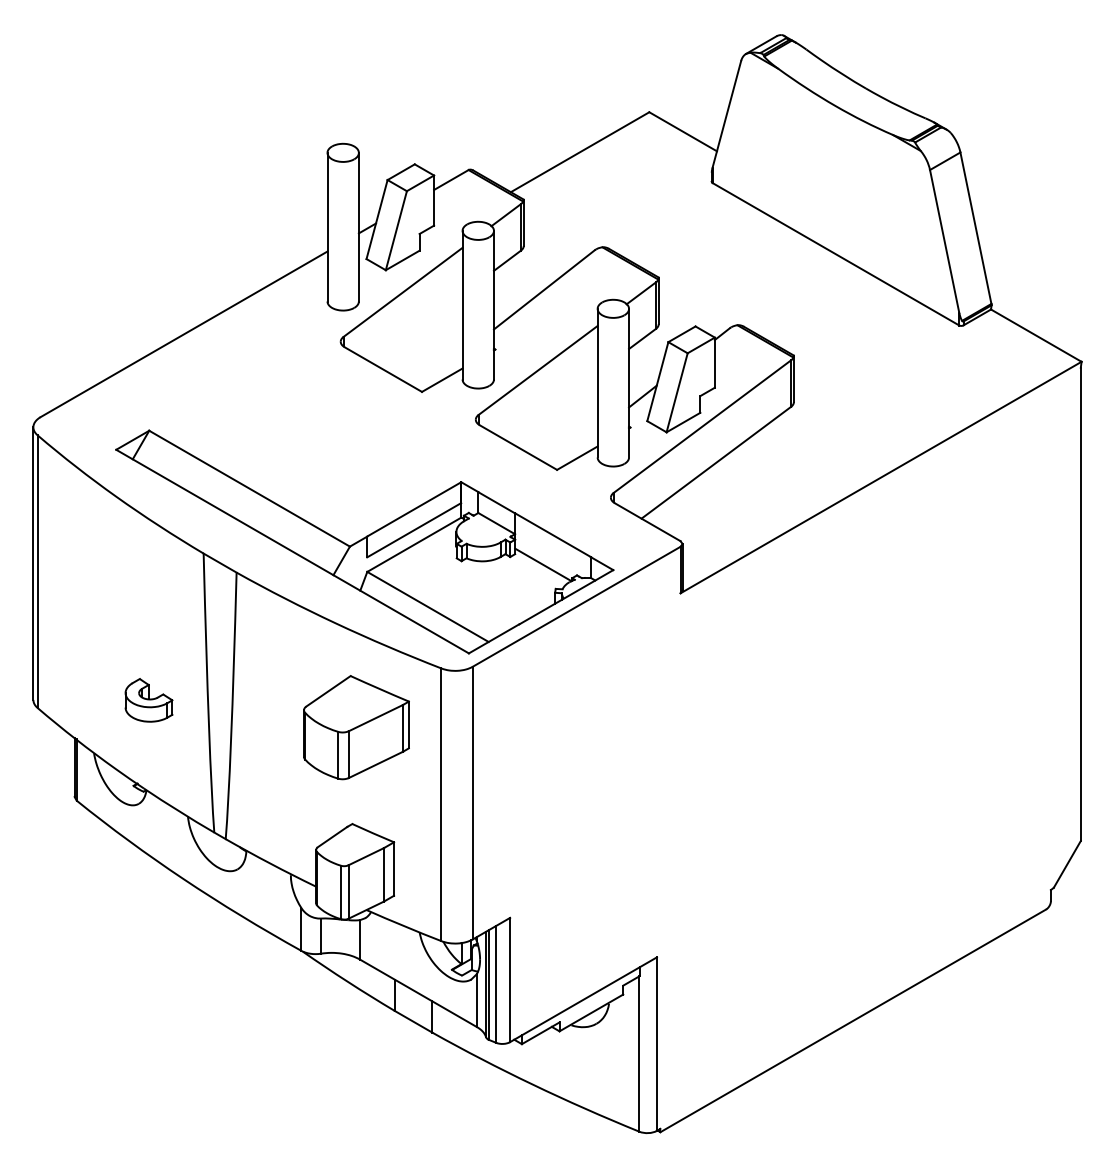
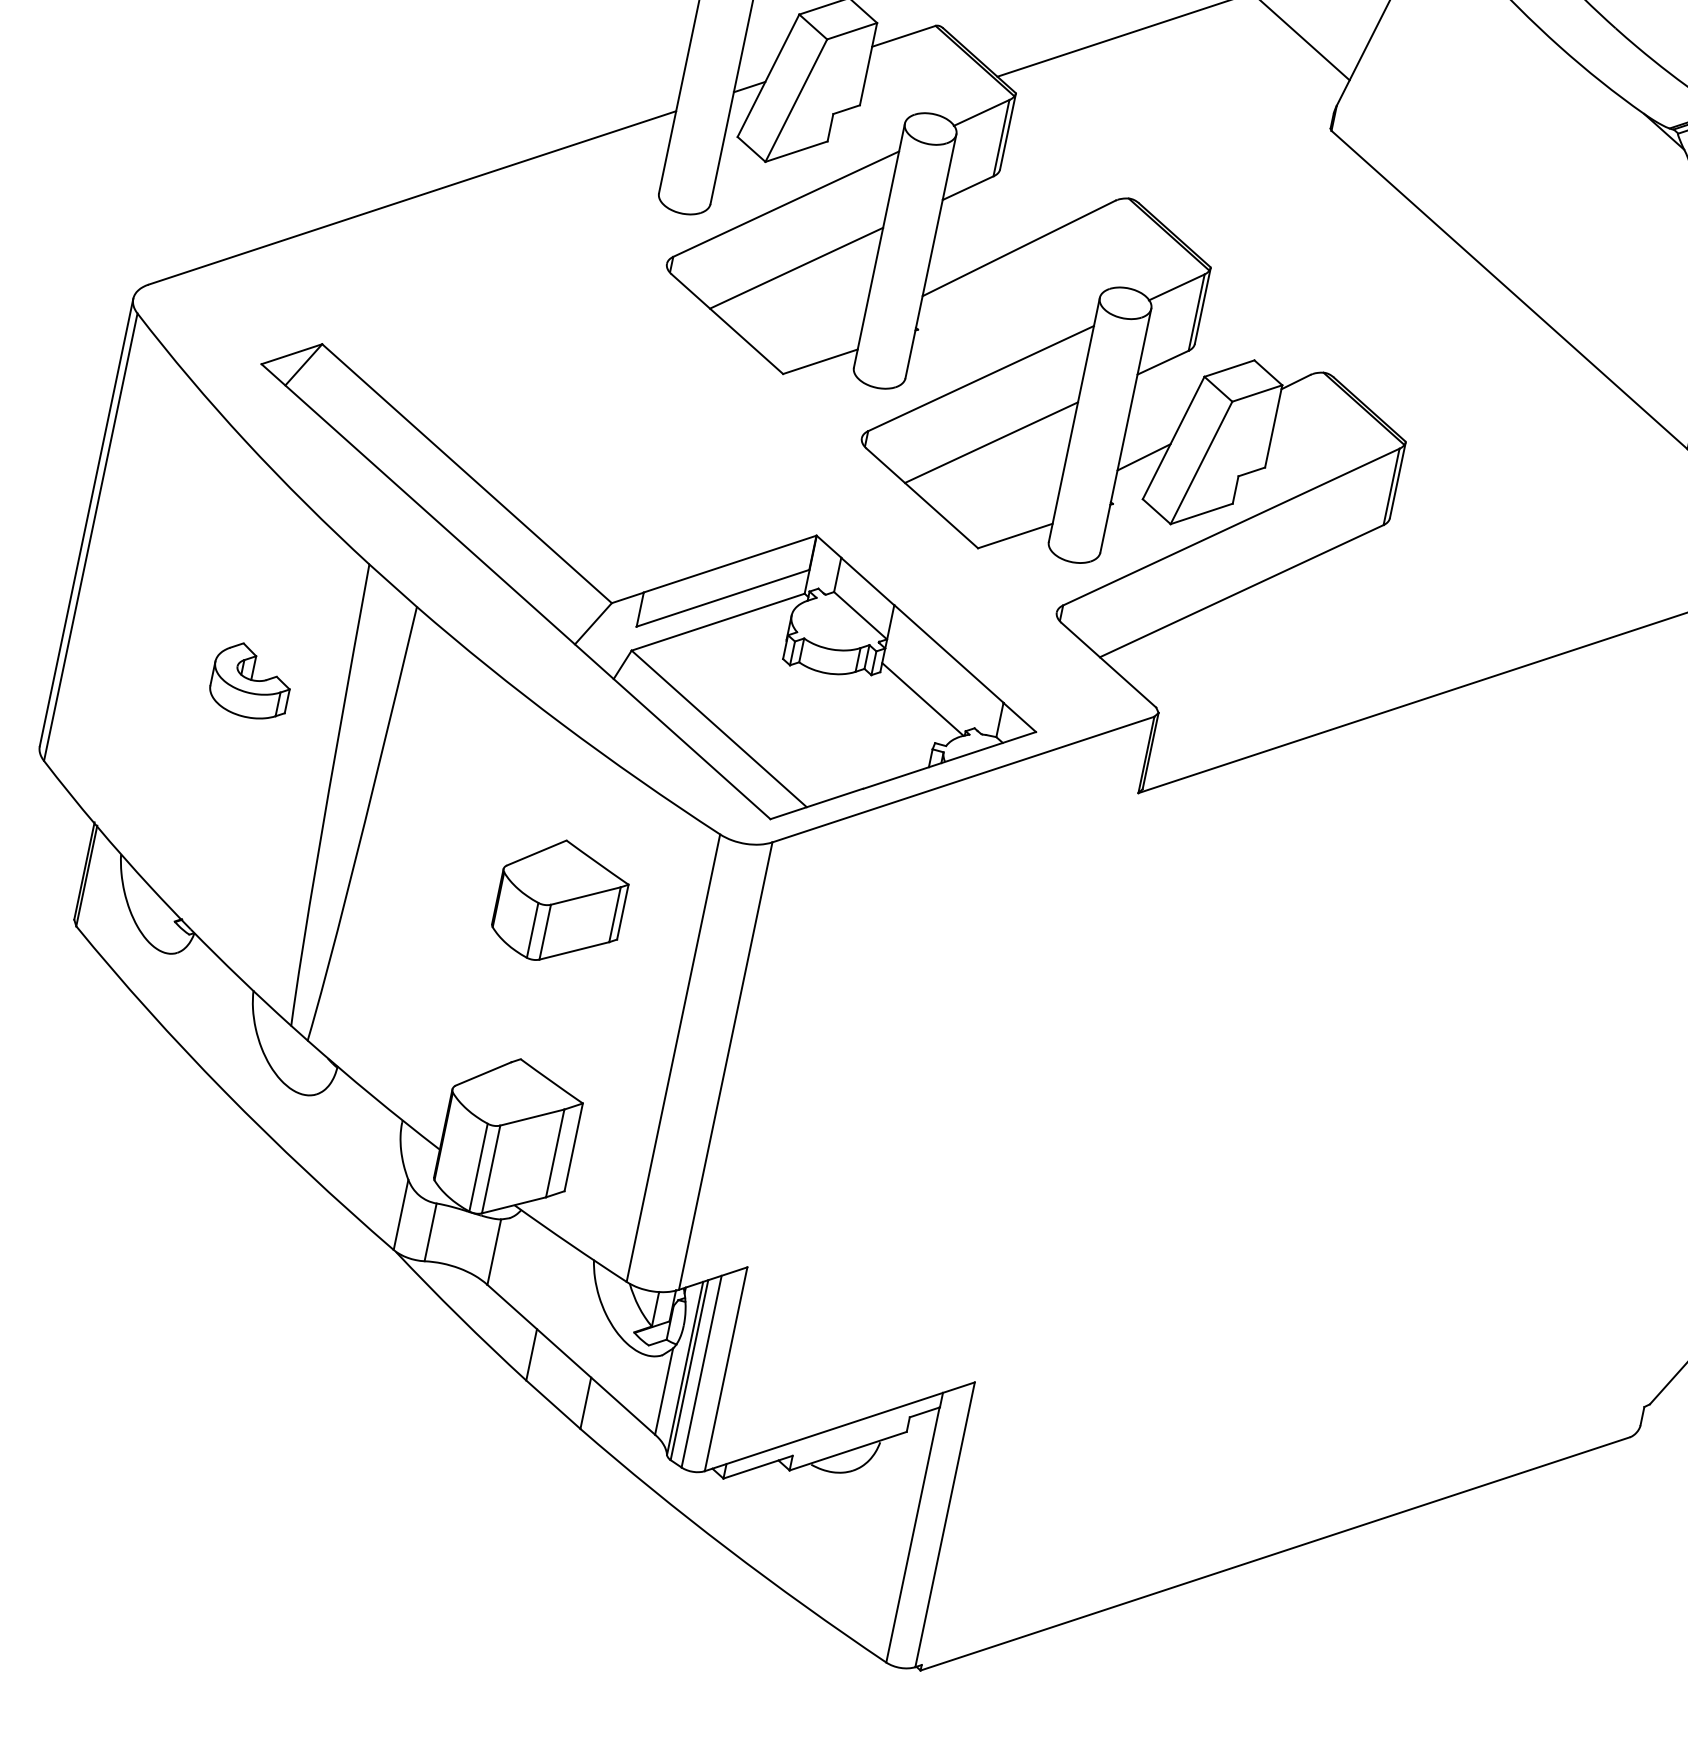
line: (416, 328) -> (795, 268), added
line: (551, 406) -> (990, 442), added
part: (148, 700) -> (250, 681), moved
part: (356, 727) -> (560, 902), size x0.71

